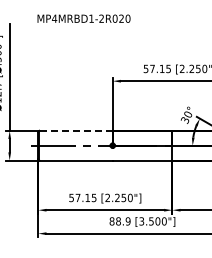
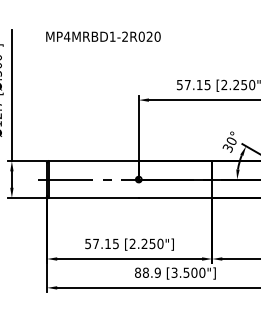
text: (83, 18) -> (102, 36), moved
line: (76, 130) -> (94, 160), dashed -> solid

